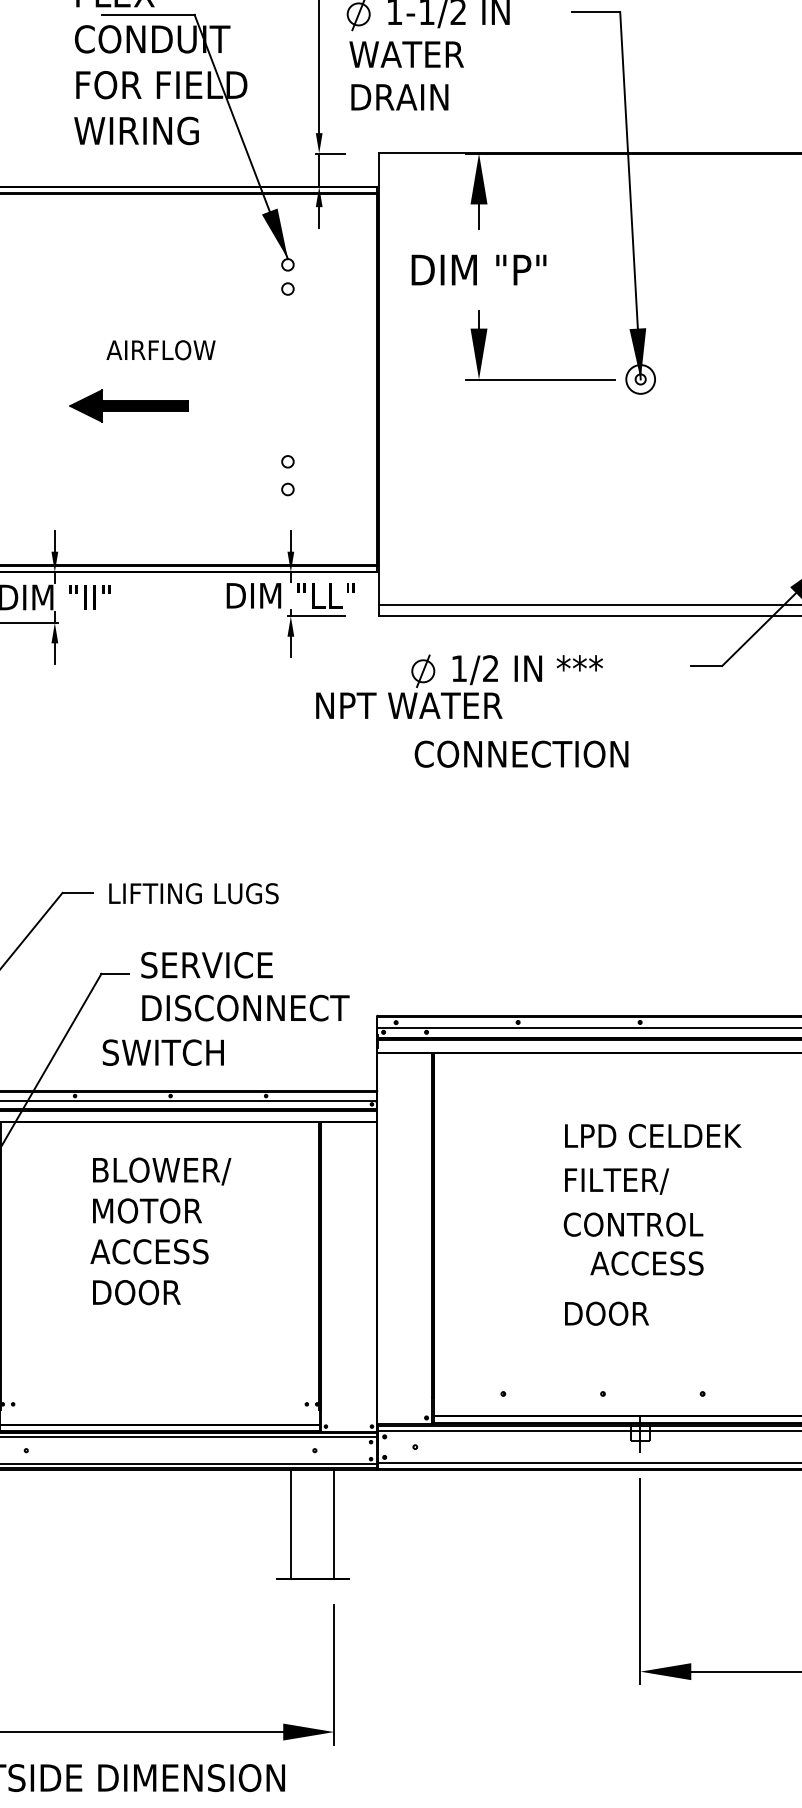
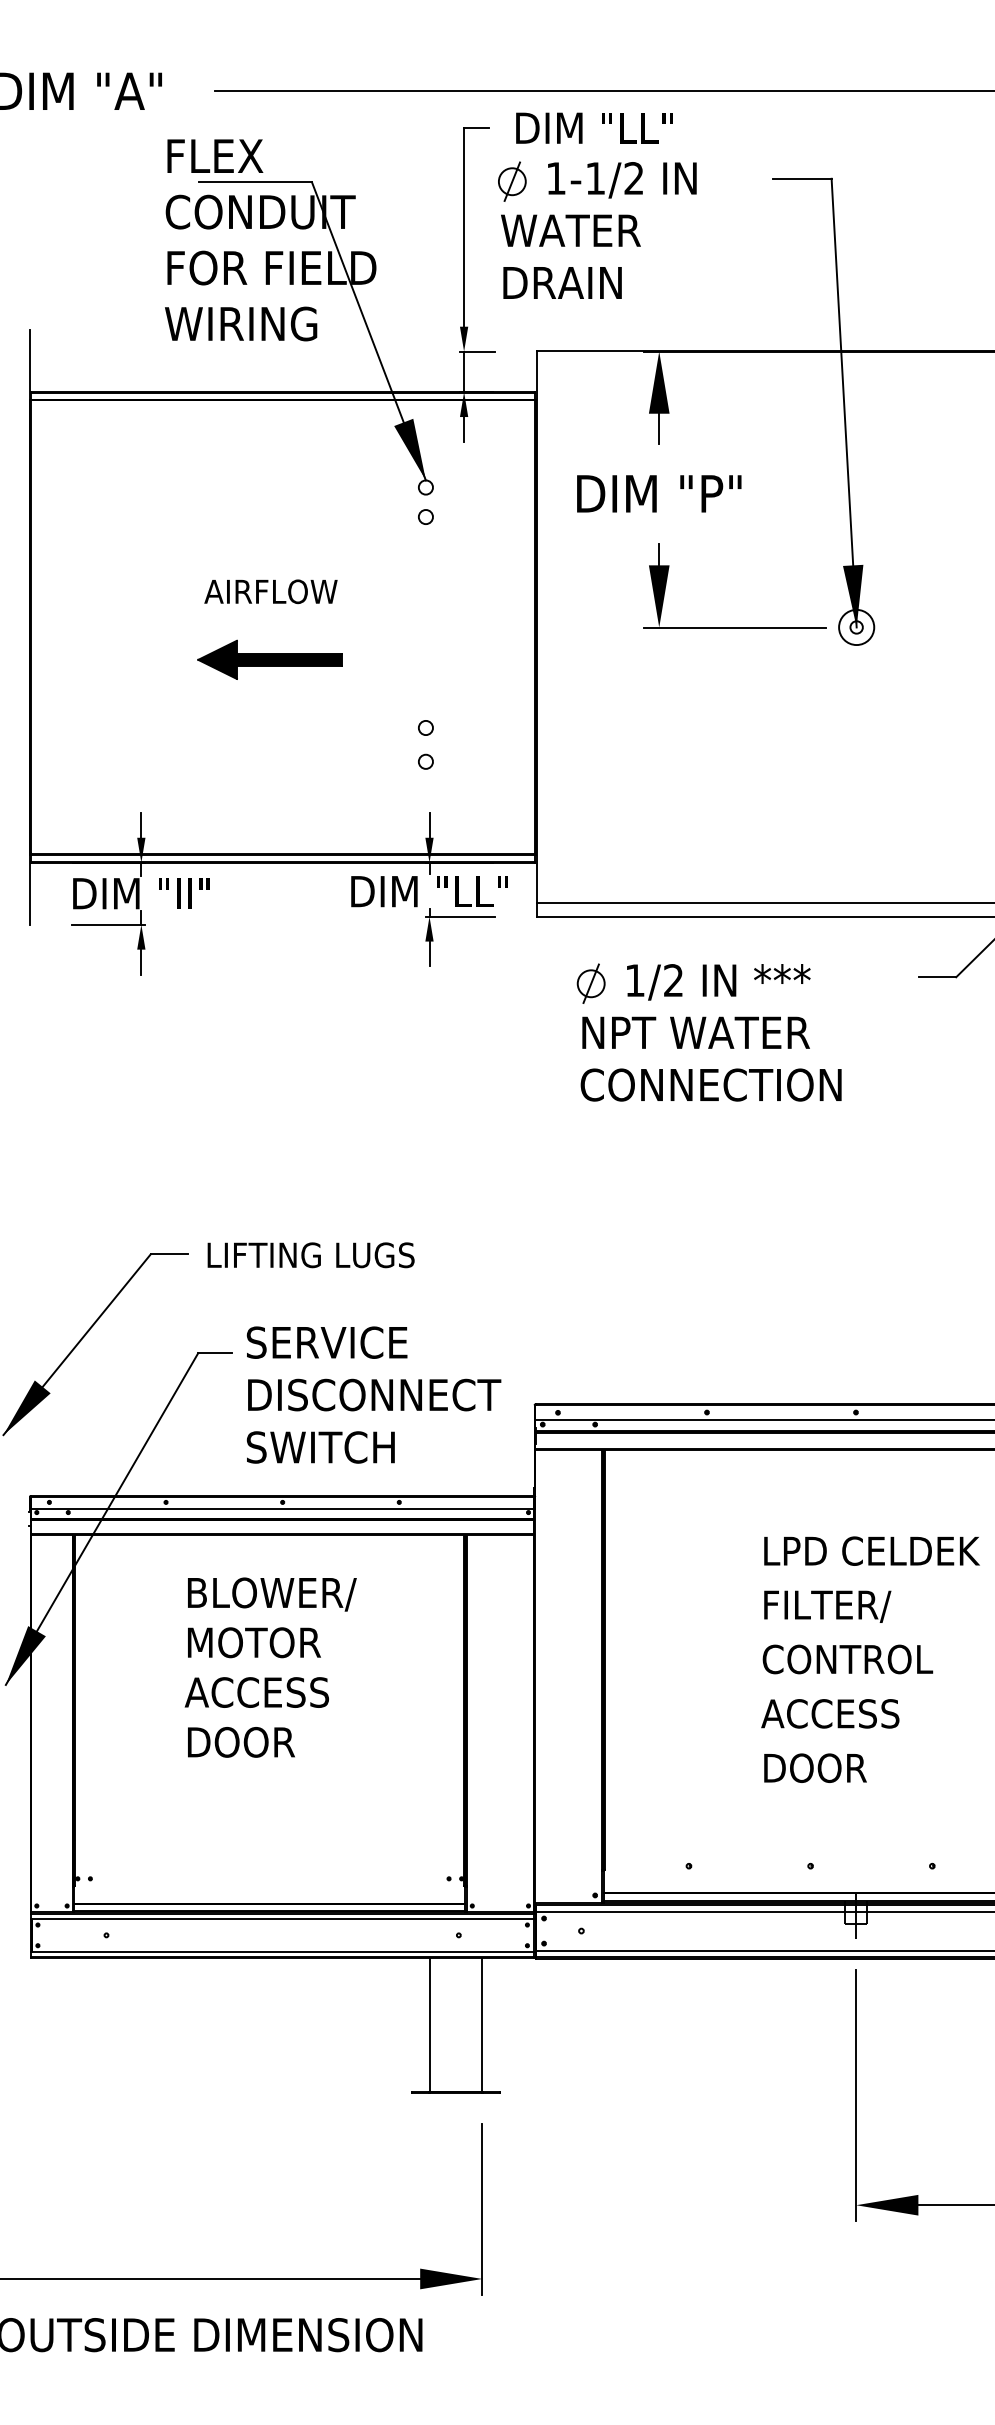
part: (128, 405) -> (269, 659), moved
text: (408, 705) -> (695, 1032), moved
text: (163, 1052) -> (320, 1447), moved
text: (647, 1263) -> (830, 1713), moved

